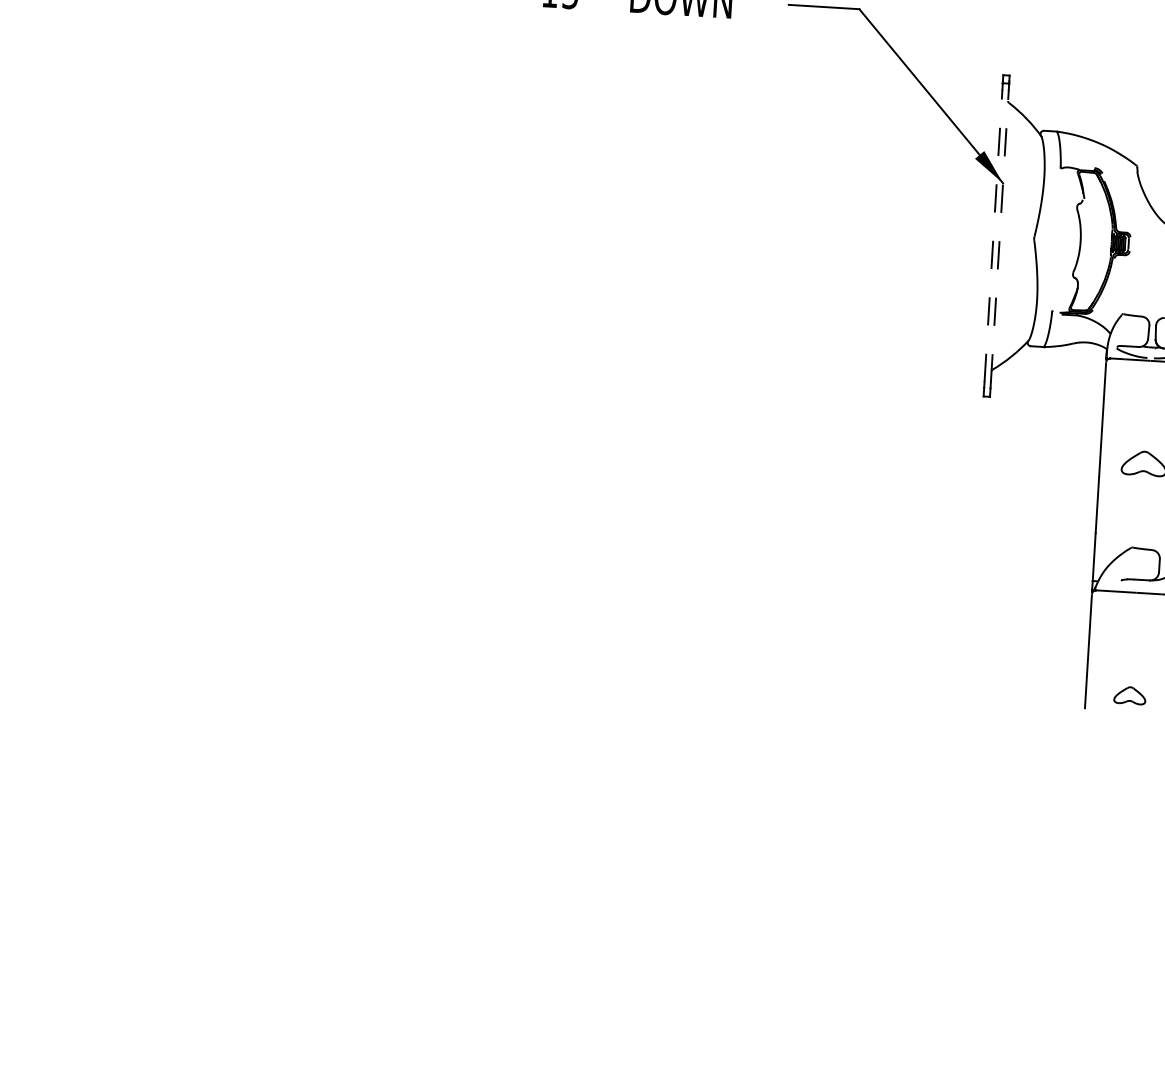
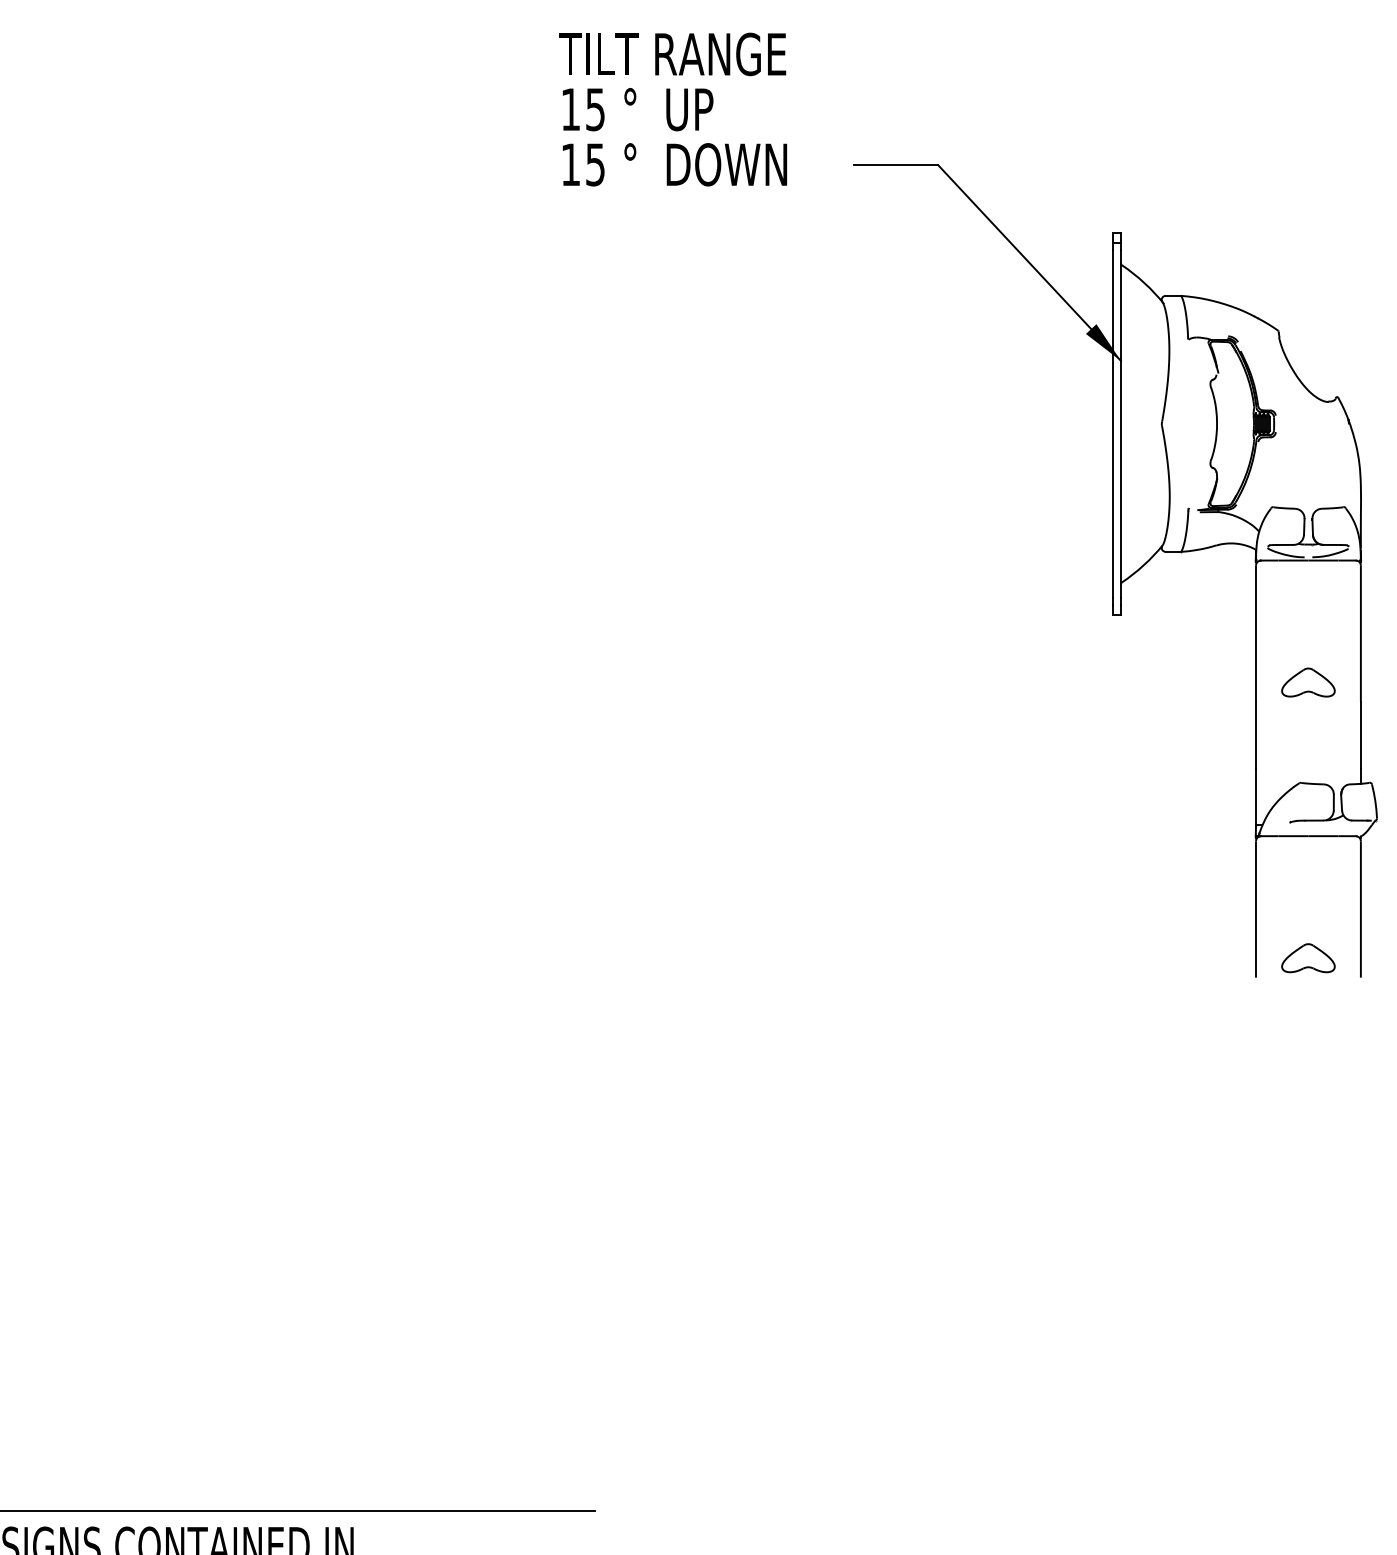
line: (993, 235) -> (1113, 423), dashed -> solid
line: (999, 235) -> (1120, 423), dashed -> solid
part: (1130, 695) -> (1308, 958), size x1.43

